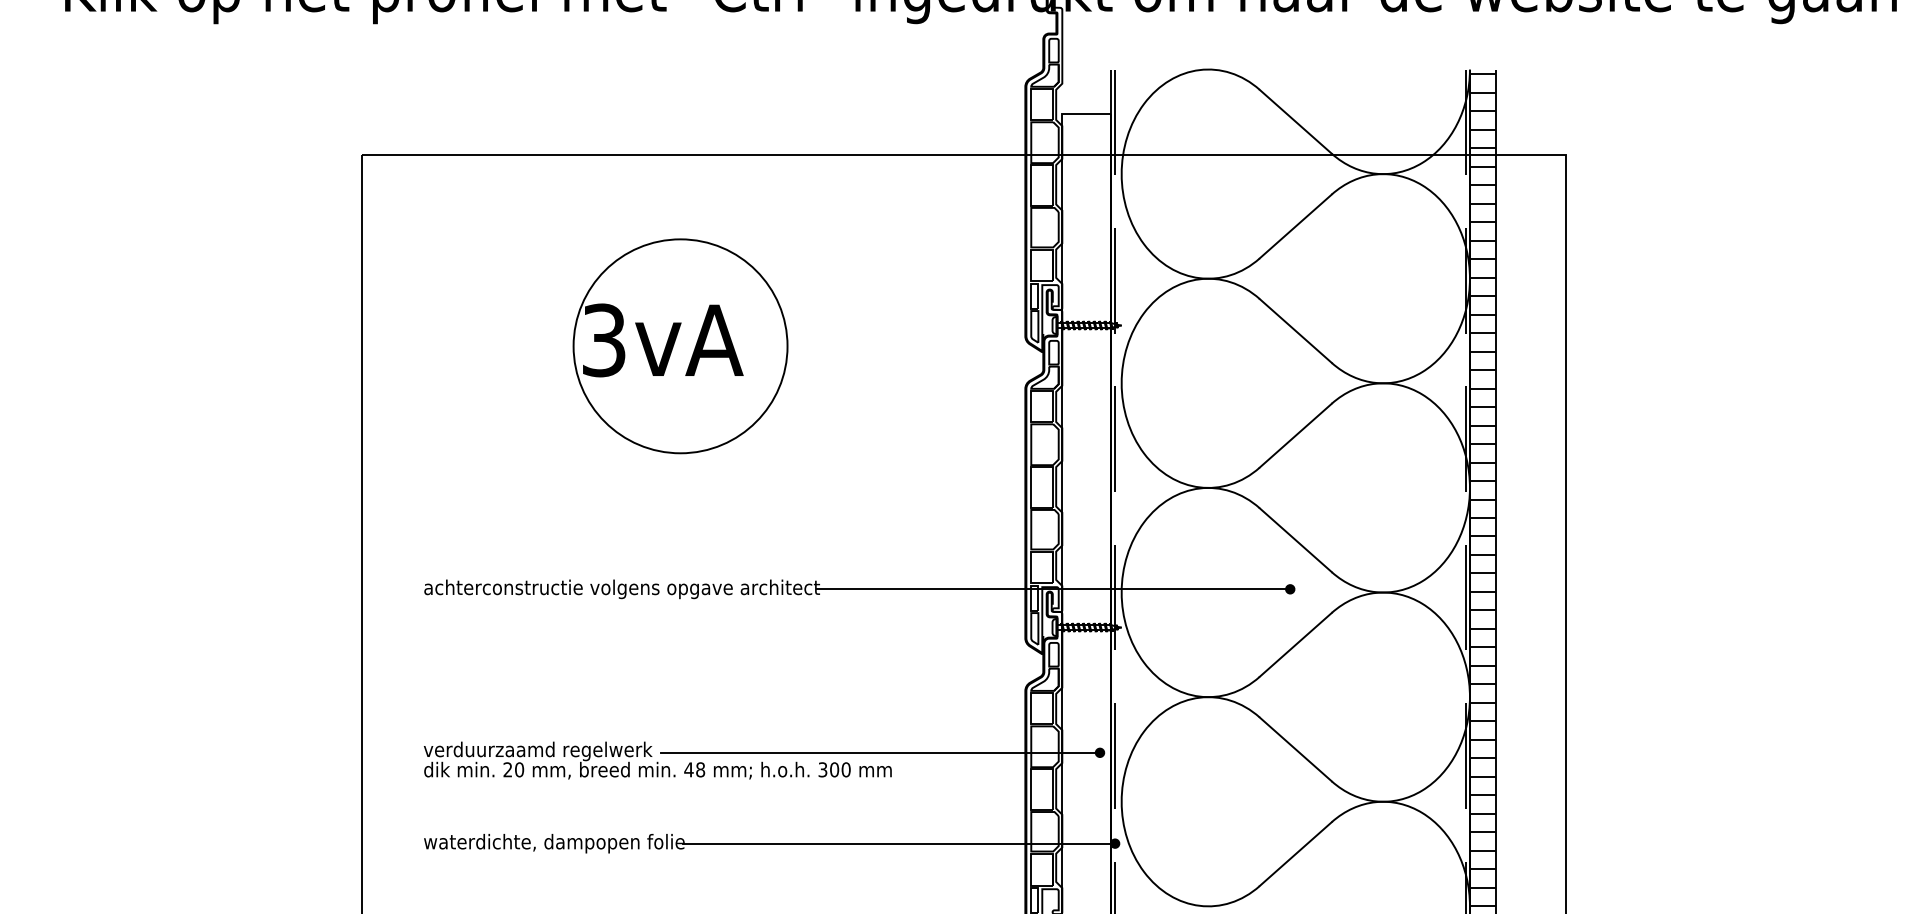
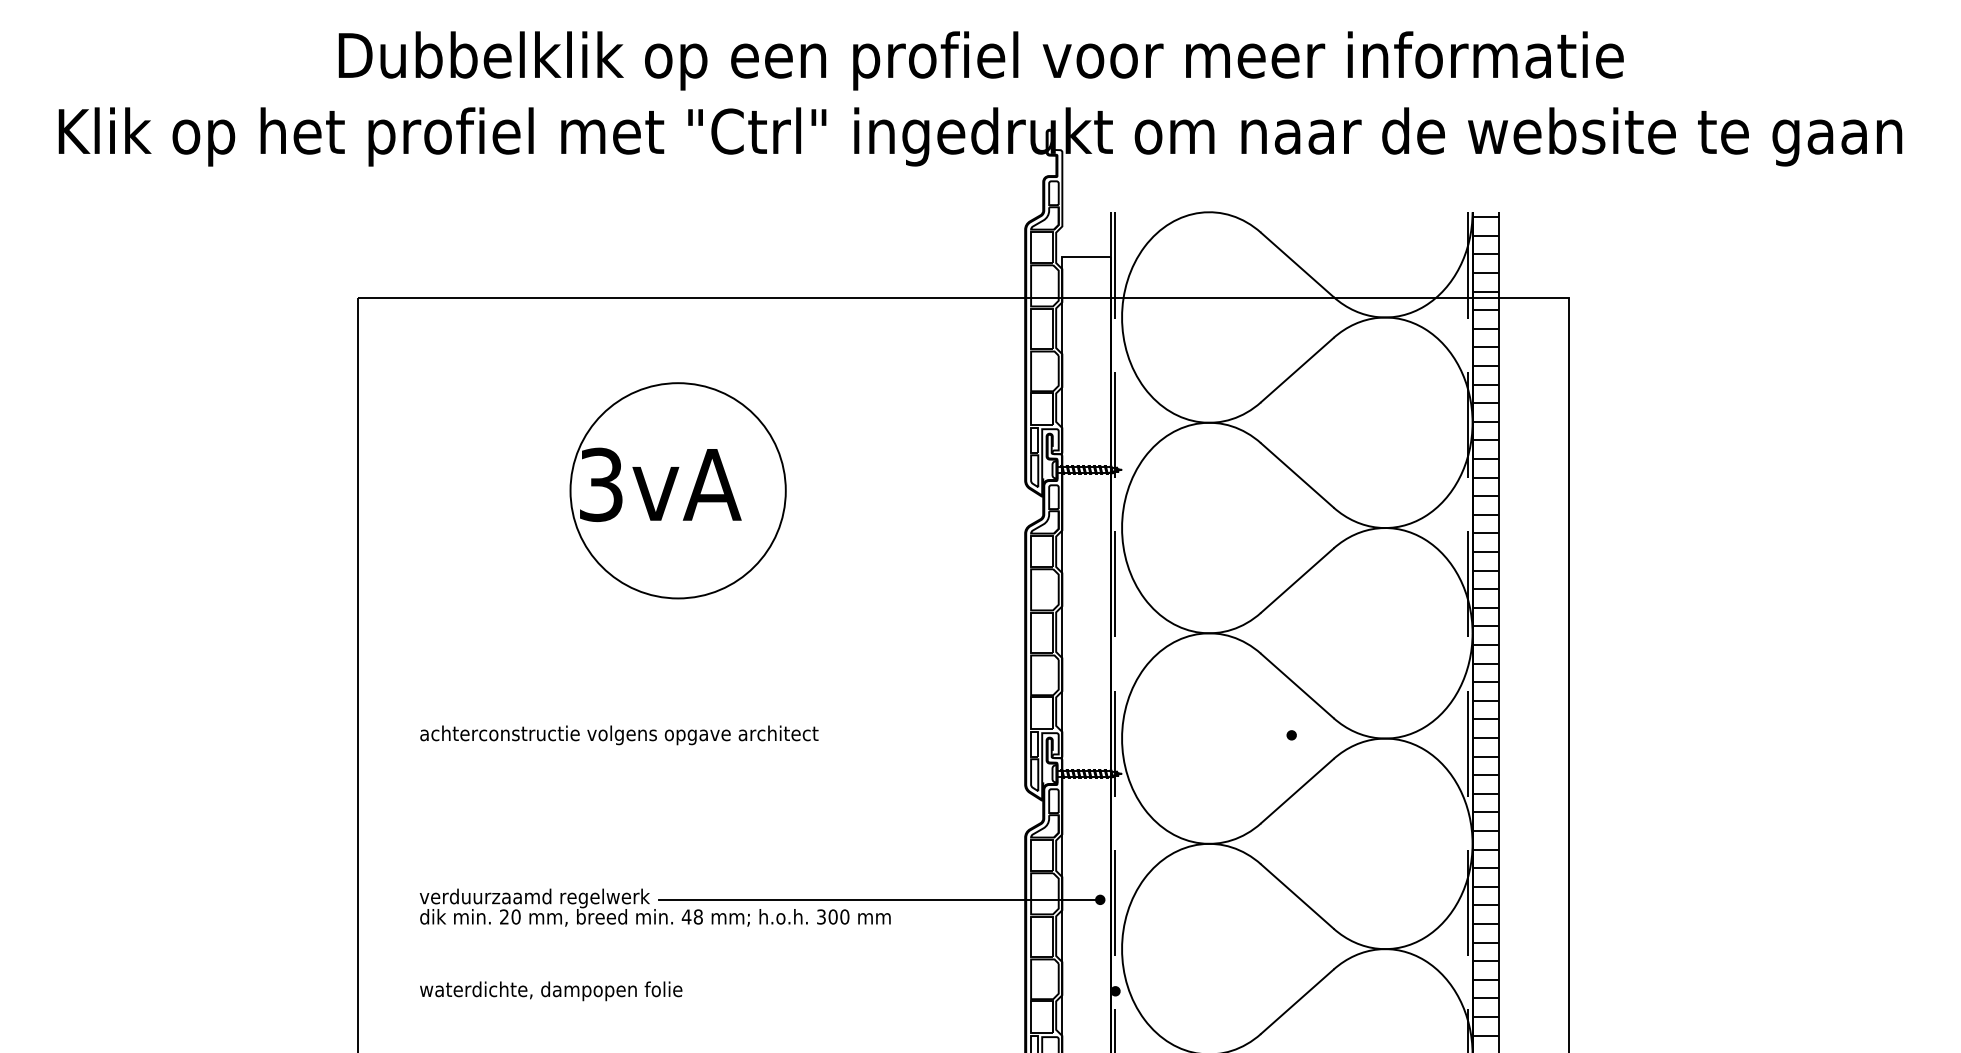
line: (1053, 589) -> (1053, 735), removed
line: (898, 843) -> (897, 991), removed

